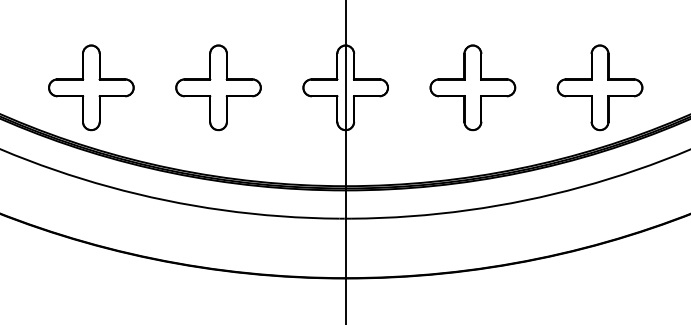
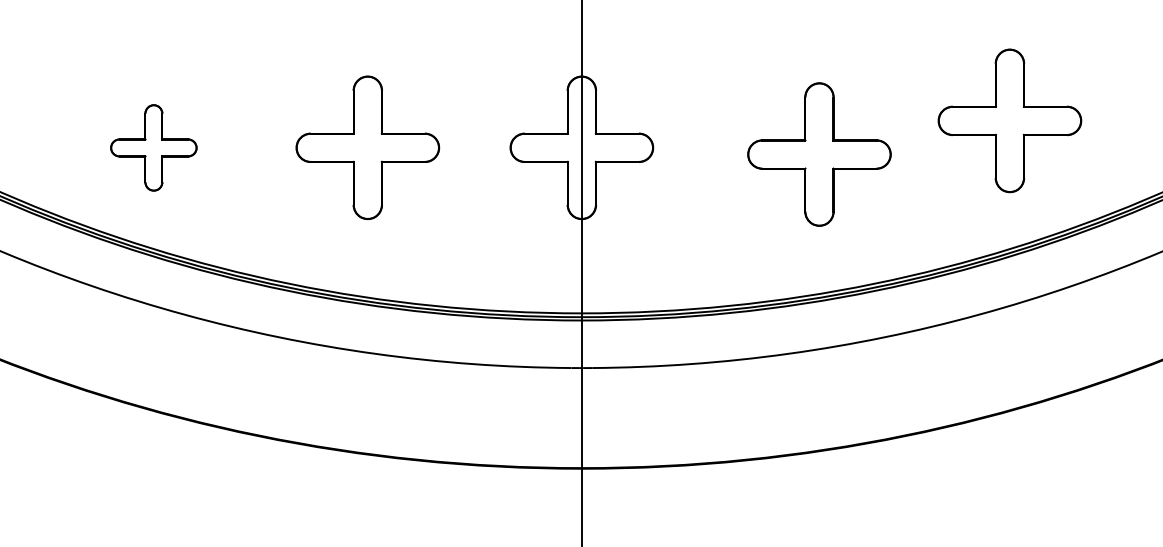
part: (91, 87) -> (154, 147), size x0.6
part: (472, 87) -> (818, 154), moved
part: (599, 87) -> (1008, 120), moved

